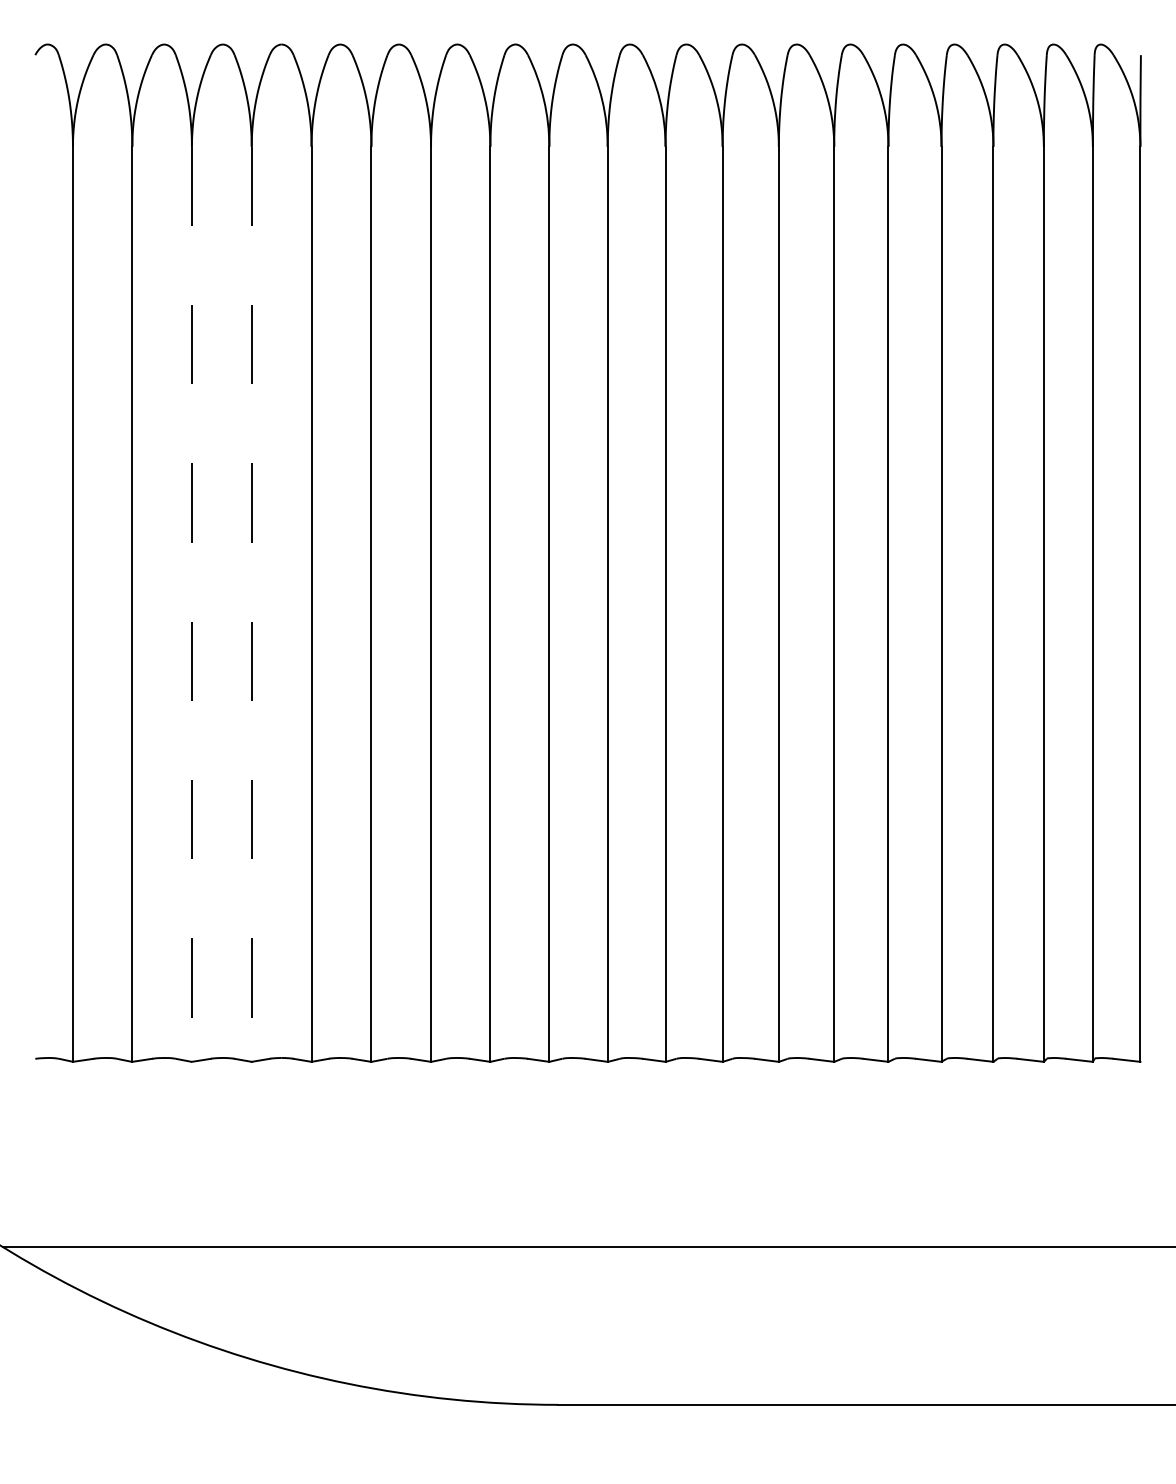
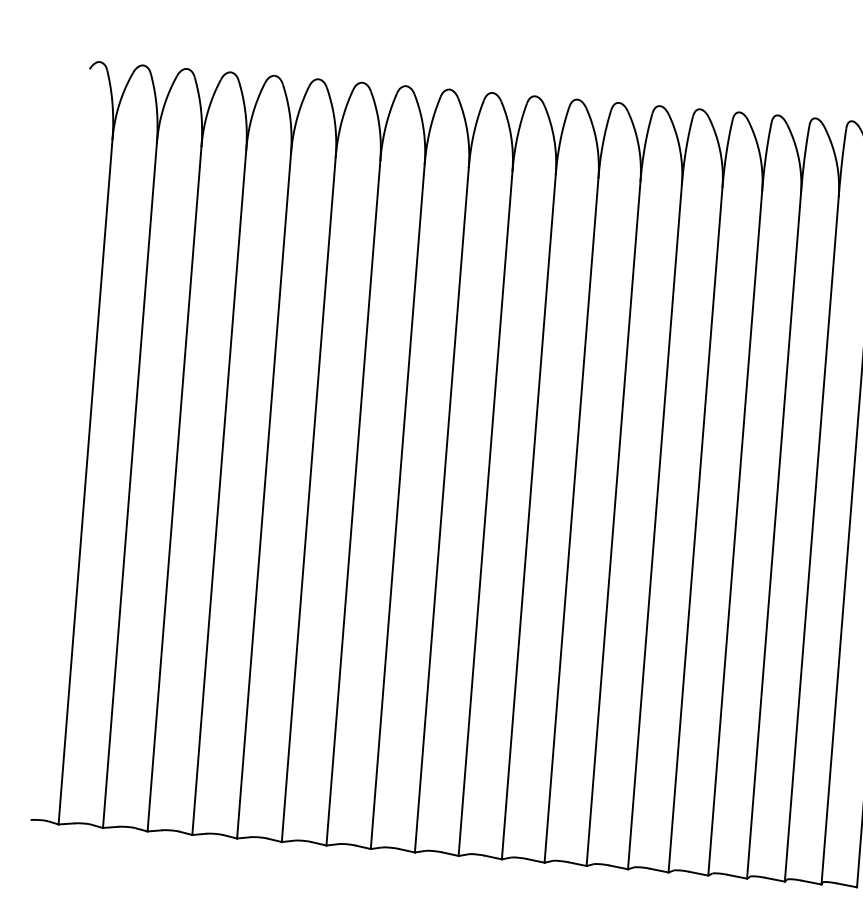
line: (191, 604) -> (174, 489), dashed -> solid
line: (251, 604) -> (219, 492), dashed -> solid

